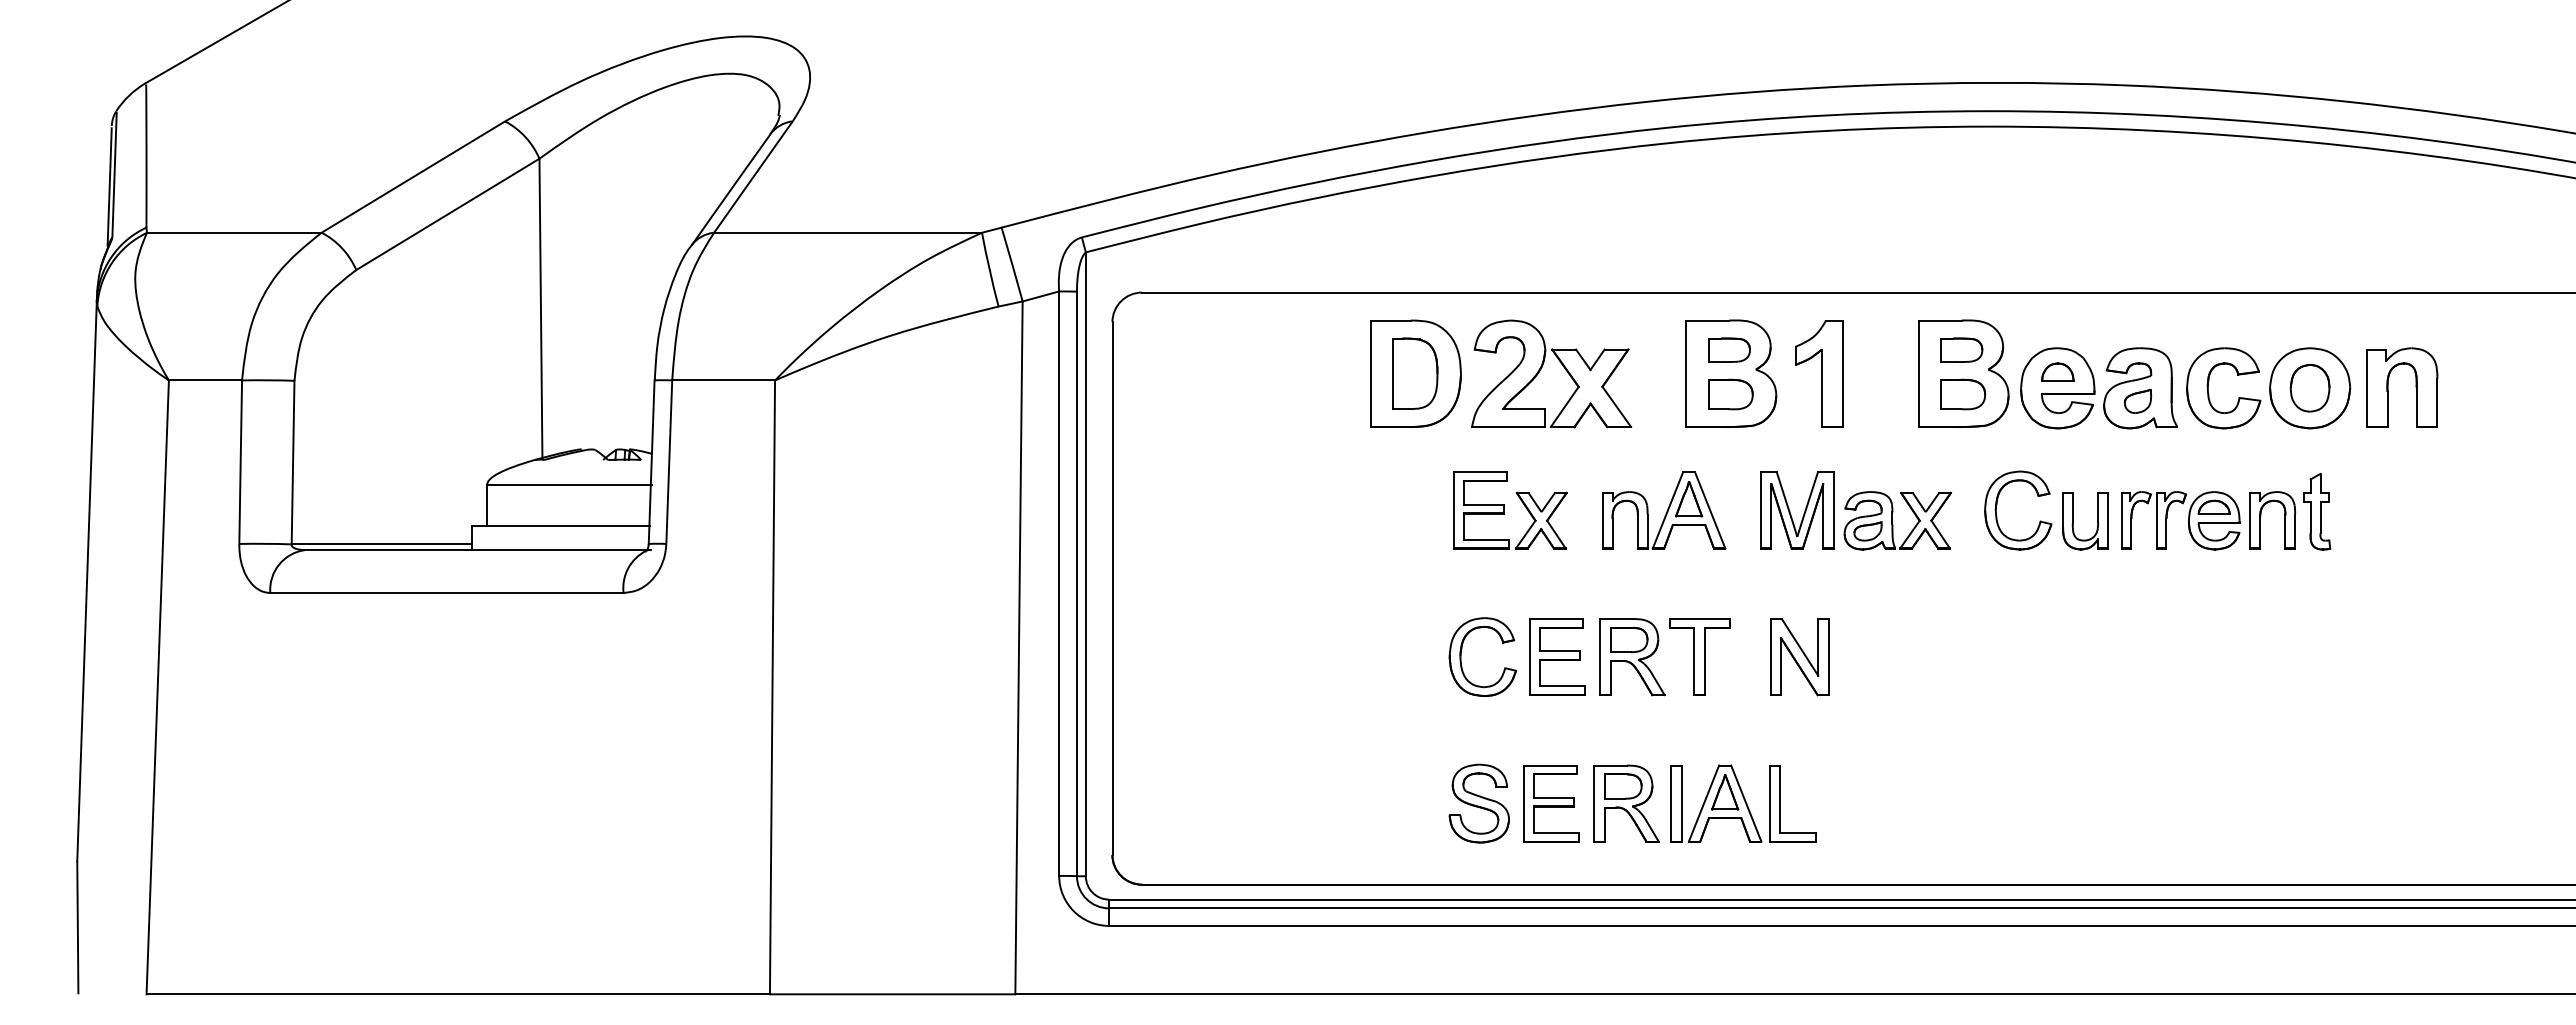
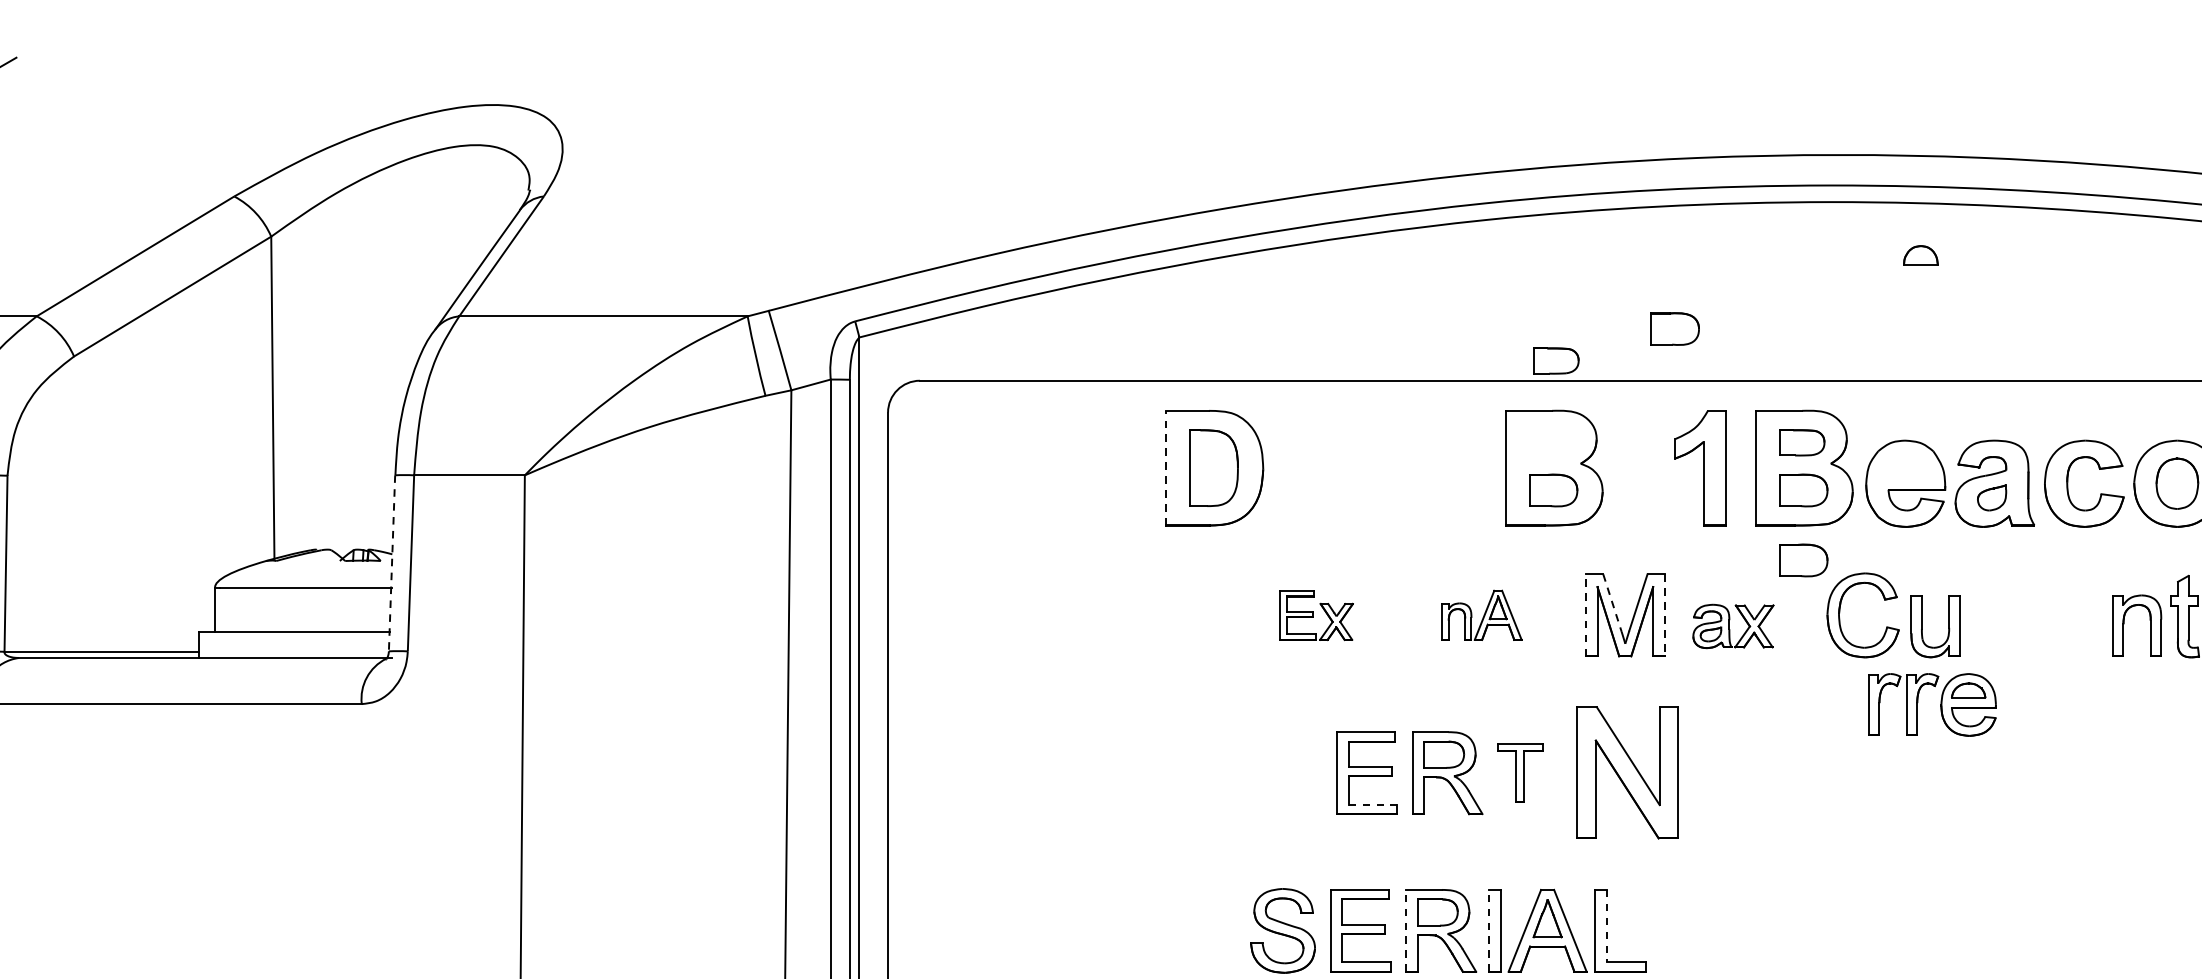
part: (1843, 244) -> (1675, 328), added
part: (1729, 349) -> (1556, 360), moved
part: (1541, 369) -> (1349, 463), removed
part: (2057, 371) -> (1920, 254), moved
line: (1371, 373) -> (1166, 467), solid -> dashed
part: (1819, 373) -> (1700, 467), moved
part: (1963, 459) -> (1804, 560), added
line: (651, 462) -> (391, 563), solid -> dashed
line: (1785, 499) -> (1612, 603), solid -> dashed
part: (1510, 510) -> (1316, 615), size x0.6
part: (1664, 510) -> (1482, 615), size x0.6
line: (1760, 510) -> (1585, 615), solid -> dashed
line: (1833, 510) -> (1664, 615), solid -> dashed
part: (1897, 520) -> (1733, 626), size x0.7
part: (2188, 520) -> (1940, 704), moved
part: (1461, 656) -> (1263, 772), removed
part: (1699, 656) -> (1520, 772), size x0.7
part: (1799, 657) -> (1627, 773), size x1.6
line: (1563, 686) -> (1373, 804), solid -> dashed
line: (1780, 799) -> (1607, 926), solid -> dashed
line: (1594, 803) -> (1406, 930), solid -> dashed
line: (1671, 803) -> (1489, 930), solid -> dashed

